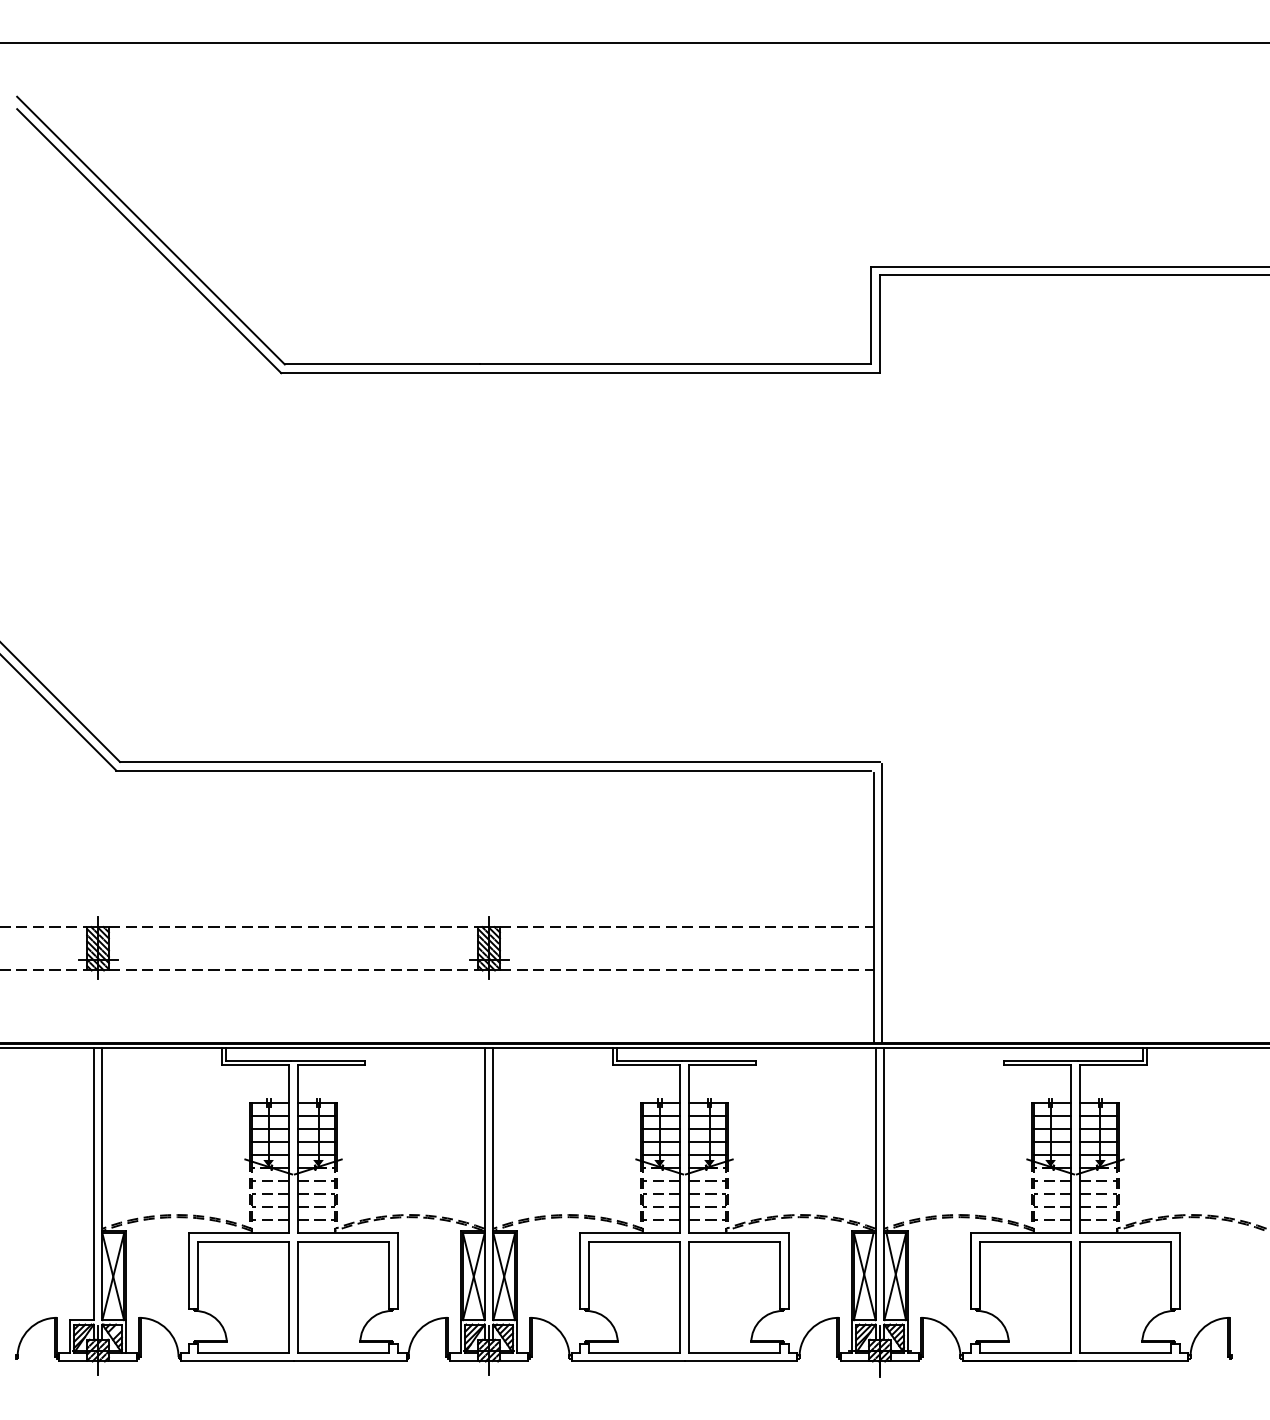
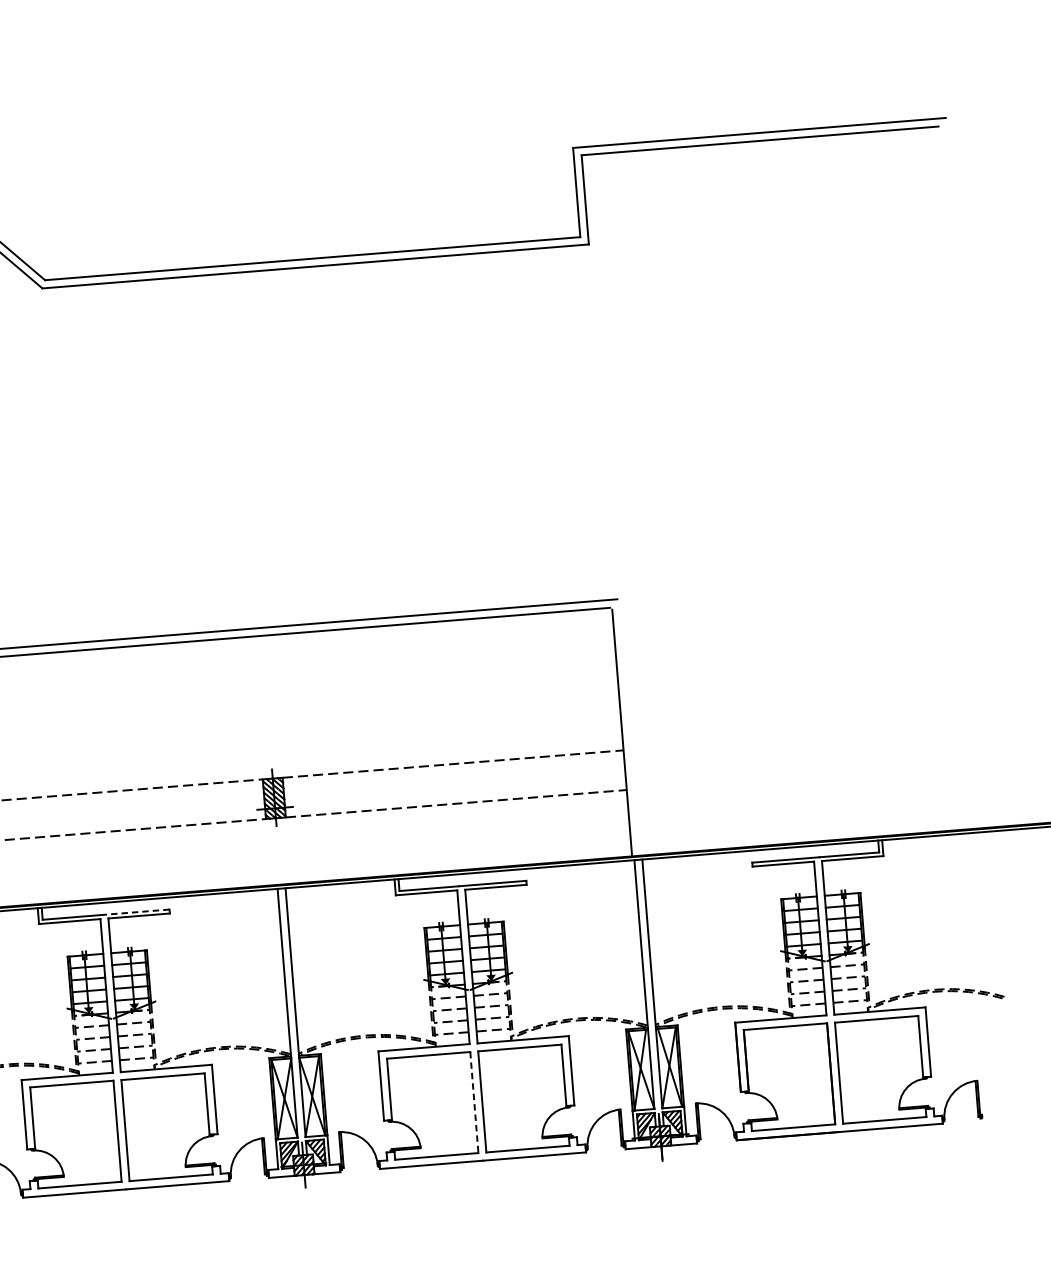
line: (882, 903) -> (630, 728), removed
line: (328, 1060) -> (136, 912), solid -> dashed
line: (680, 1297) -> (474, 1102), solid -> dashed

